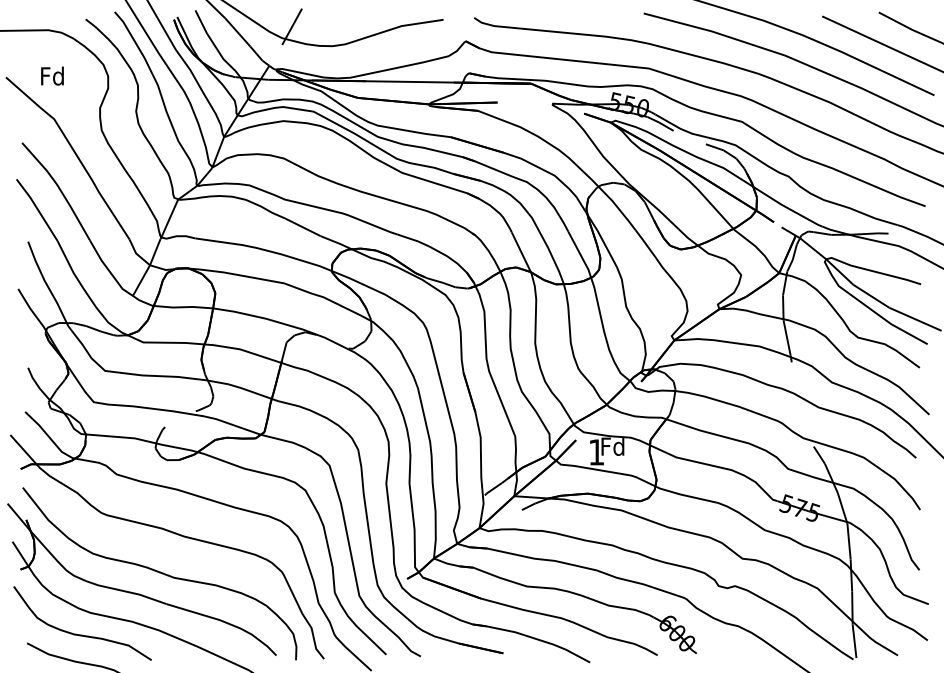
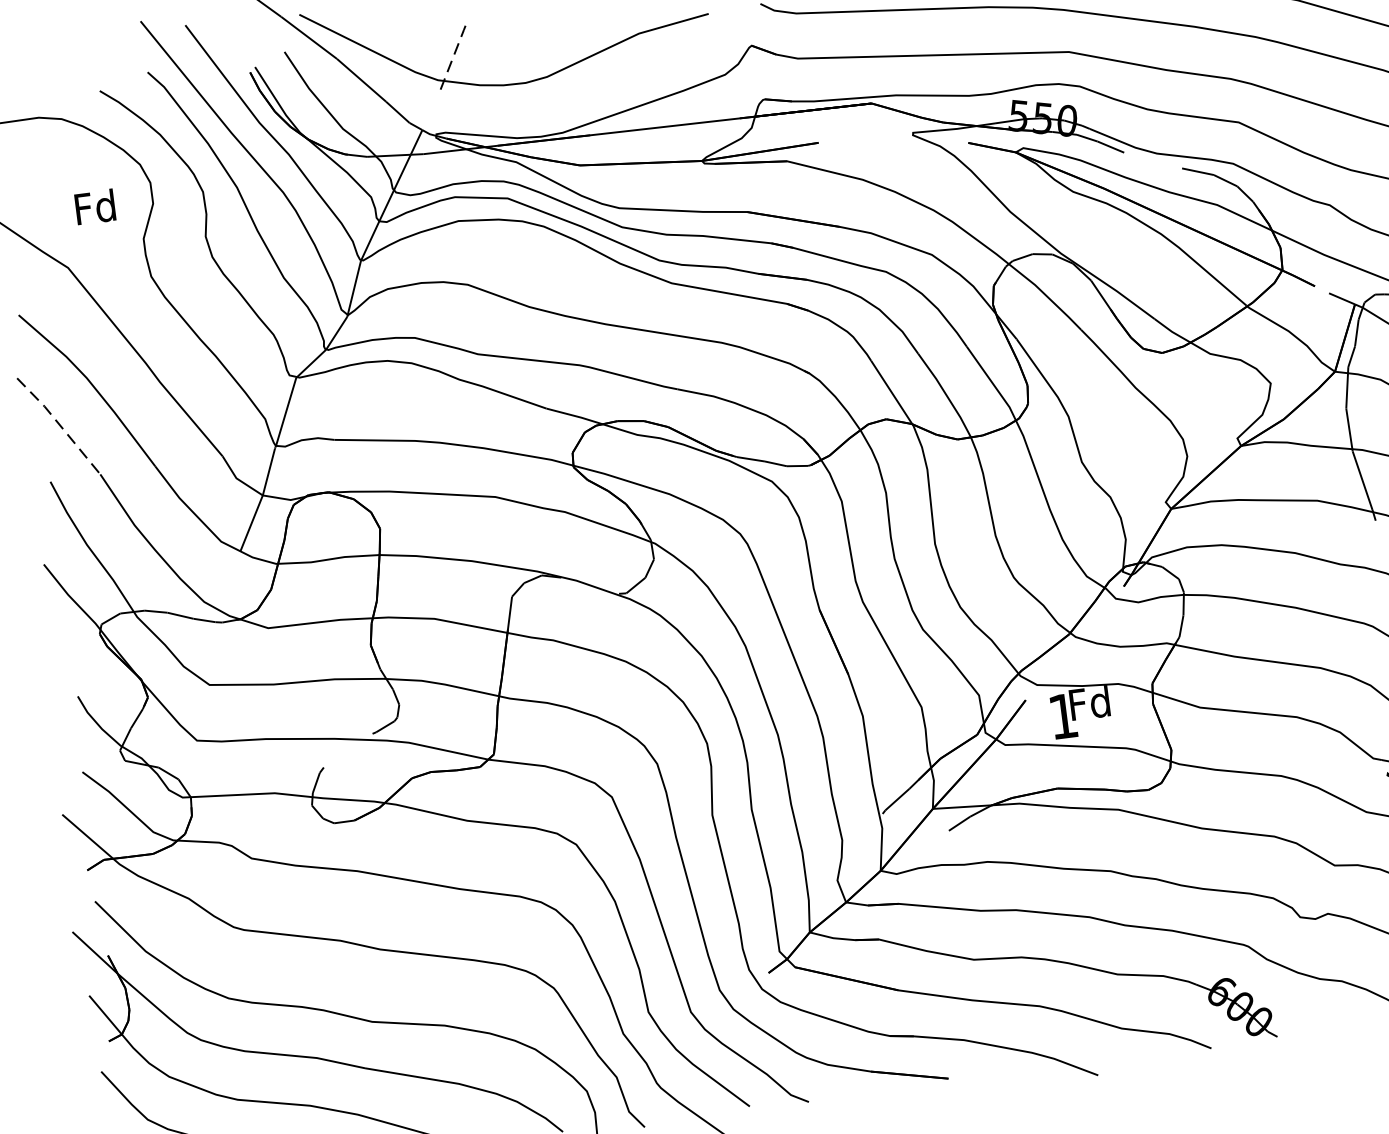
line: (292, 26) -> (453, 58), solid -> dashed
text: (52, 75) -> (95, 206), moved
line: (37, 209) -> (59, 425), solid -> dashed

